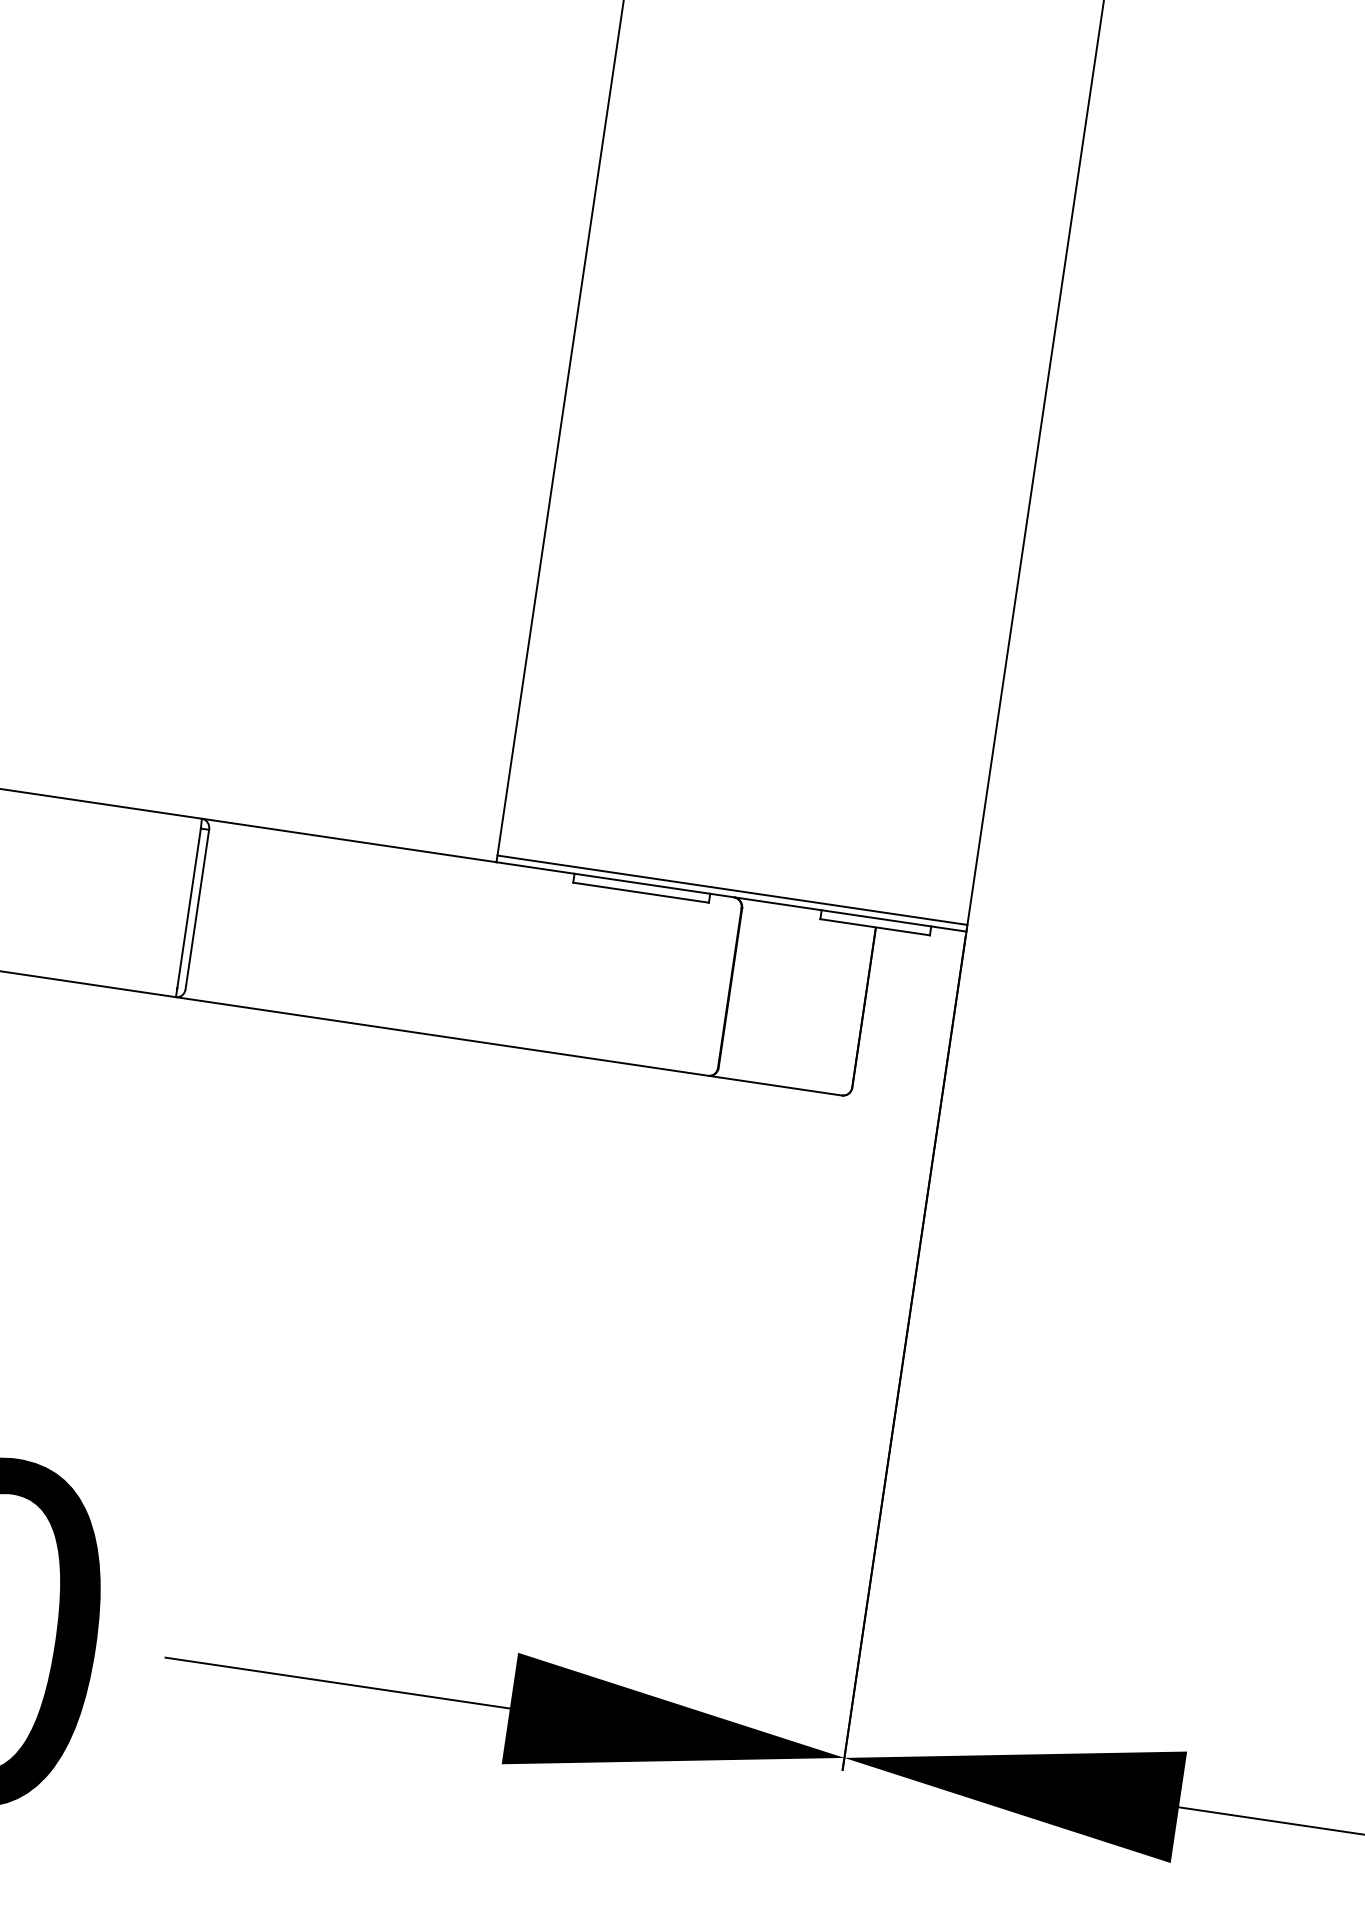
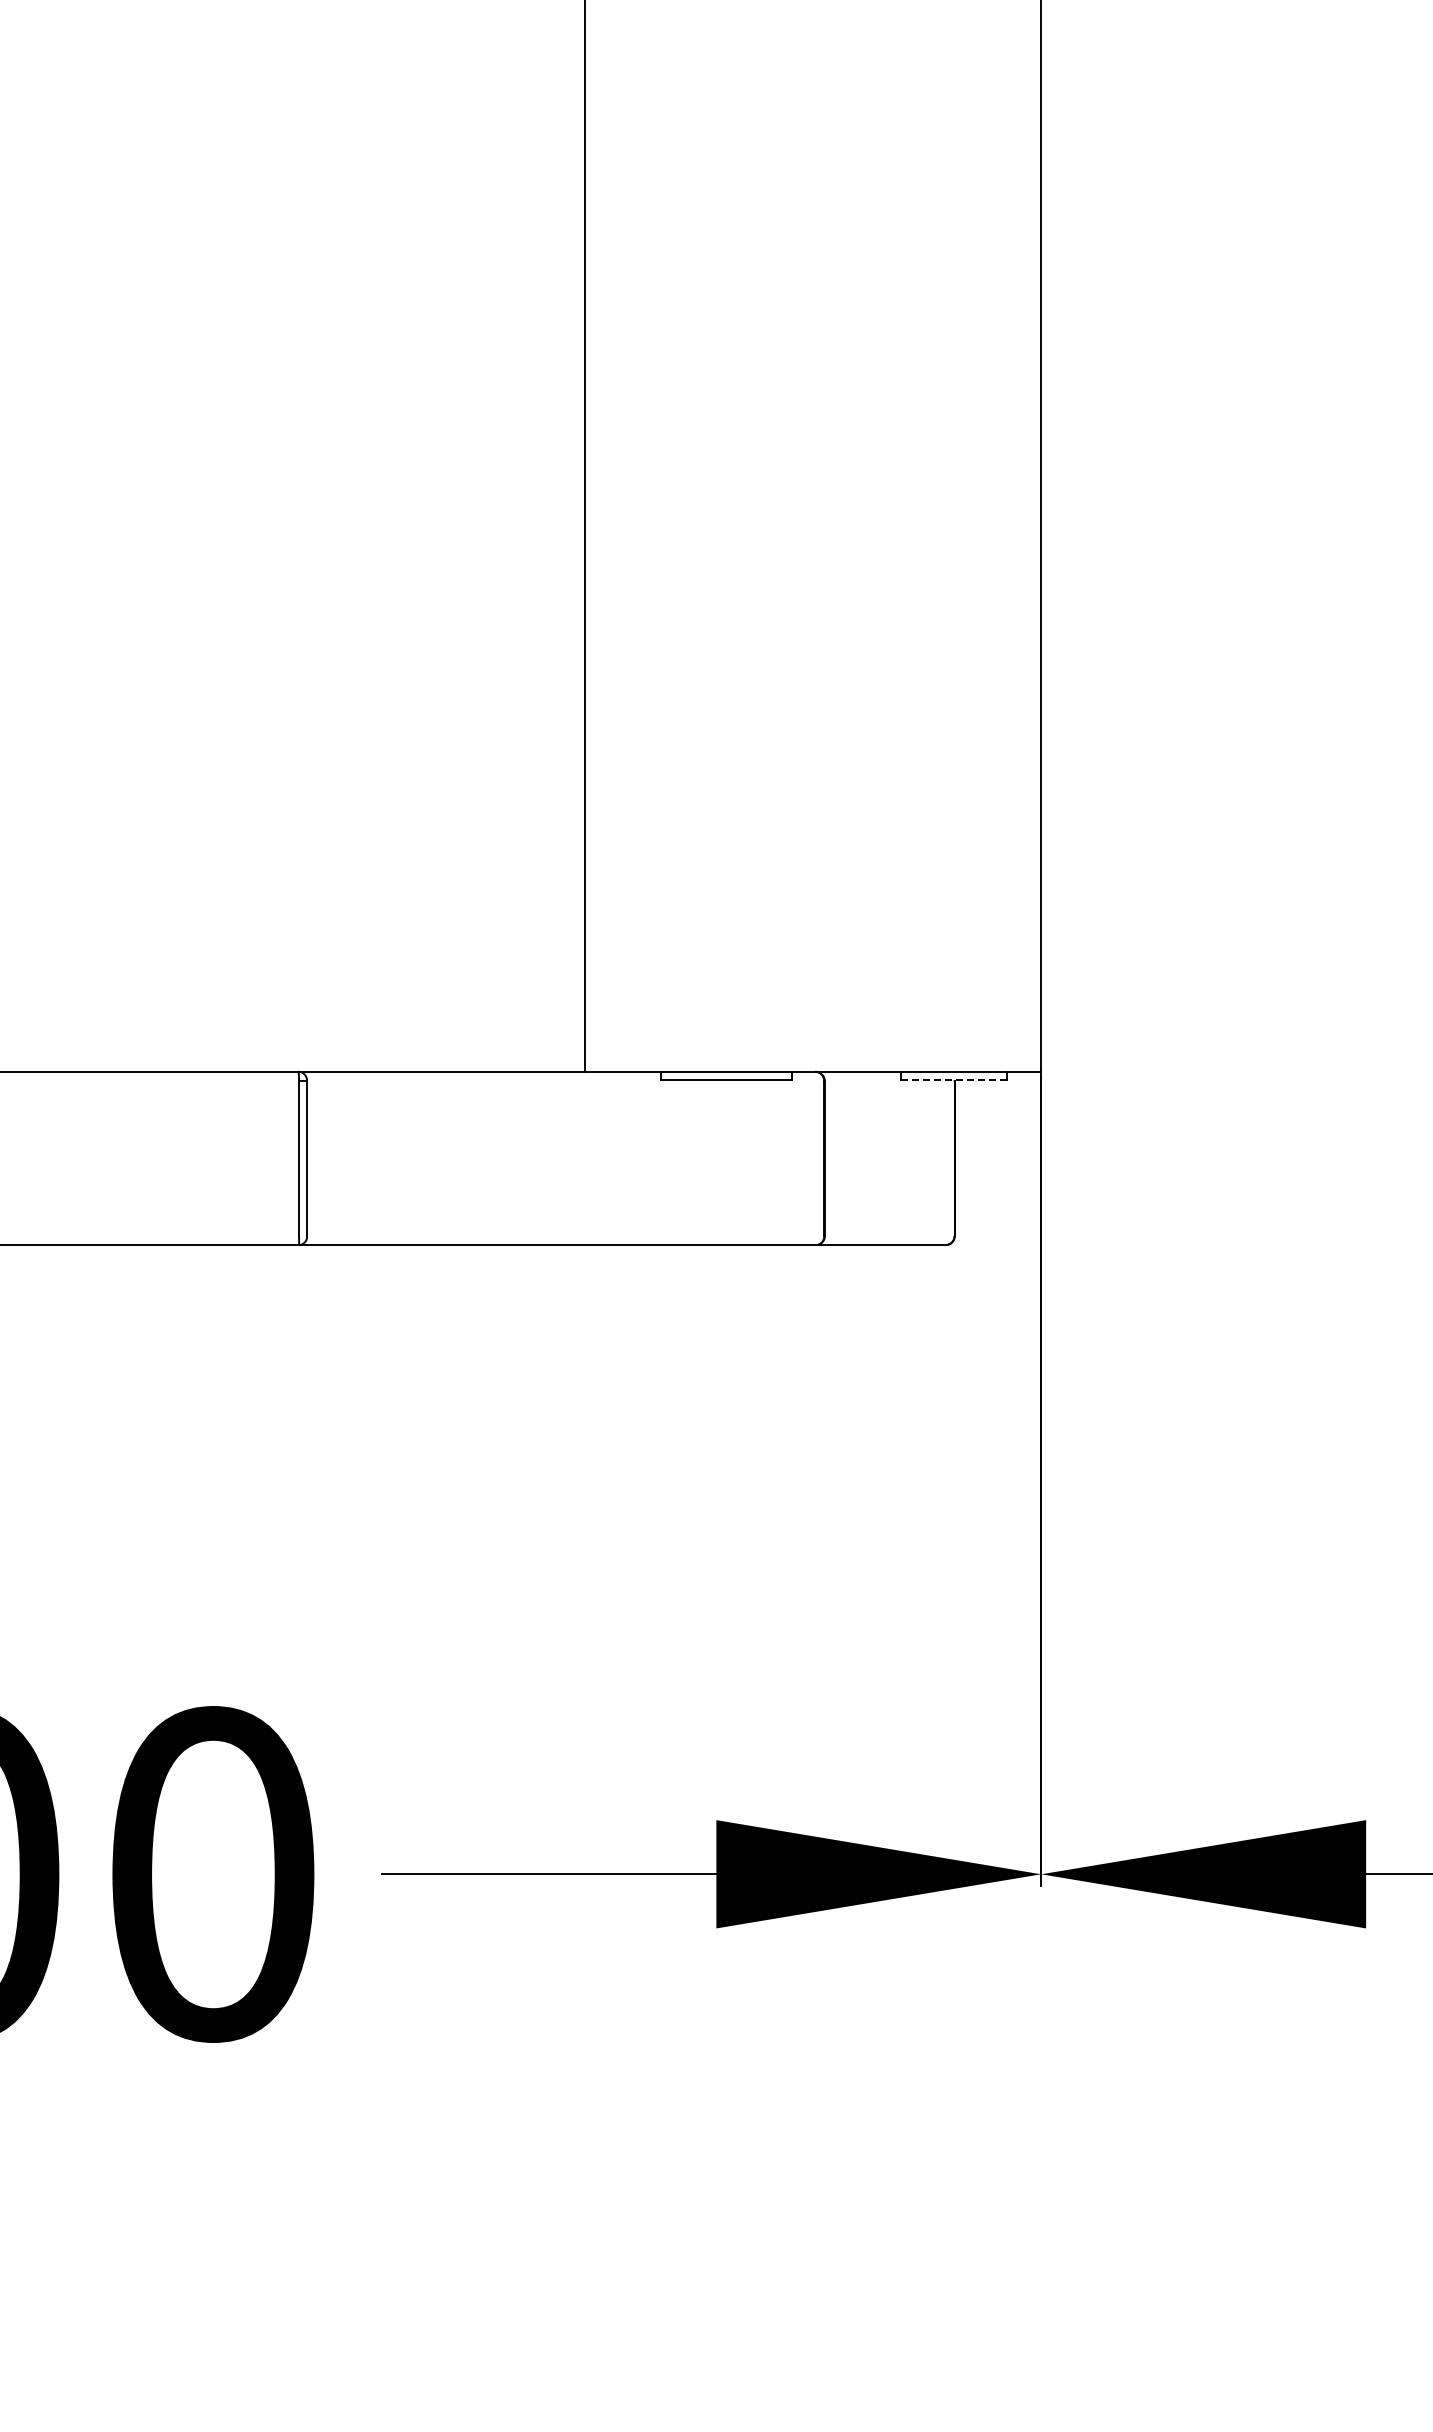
line: (731, 890) -> (812, 1065), removed
line: (875, 927) -> (954, 1080), solid -> dashed

